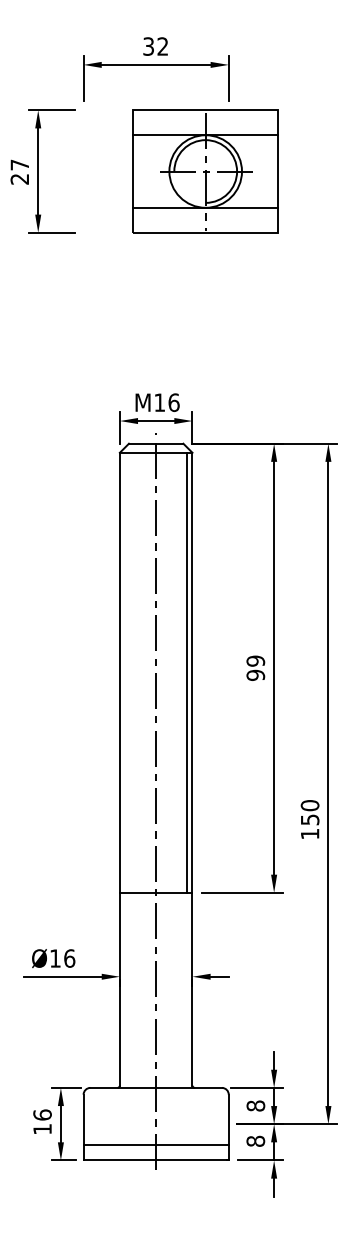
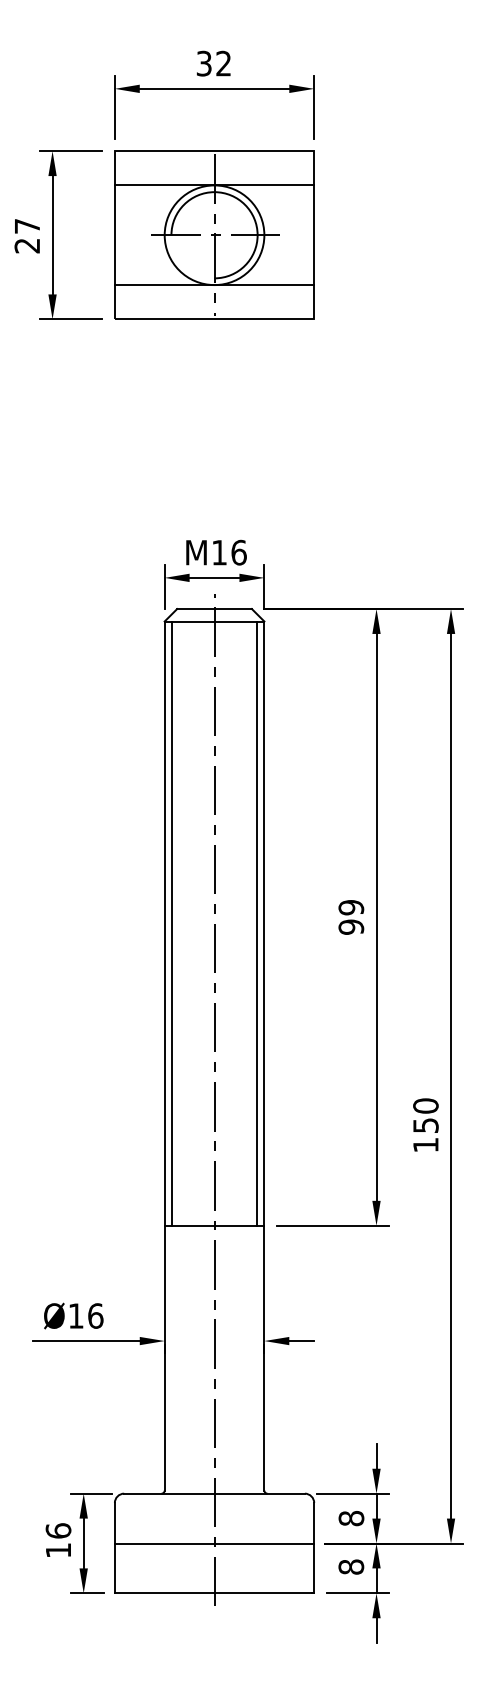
part: (205, 170) -> (214, 234), moved
line: (125, 672) -> (172, 923), added
line: (156, 1145) -> (214, 1543), moved

